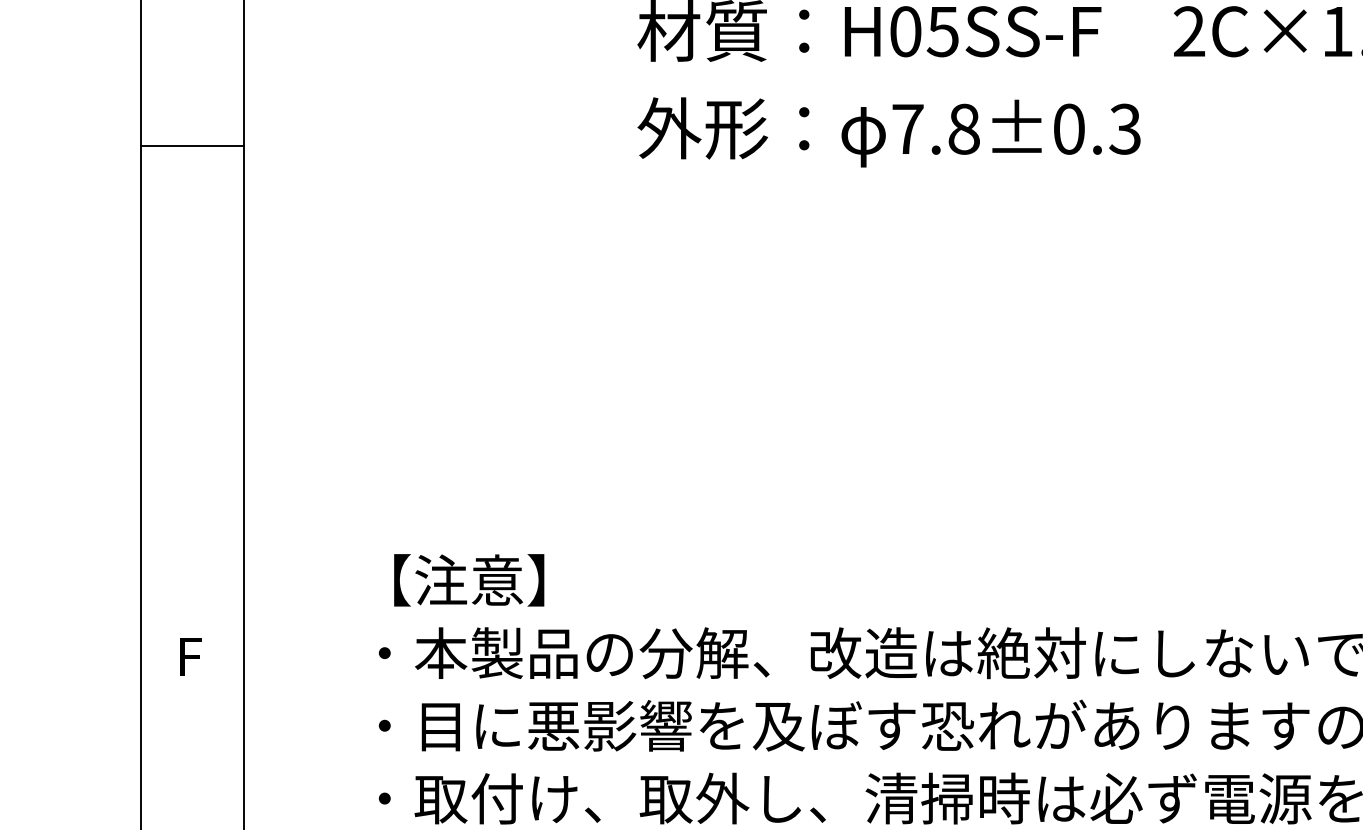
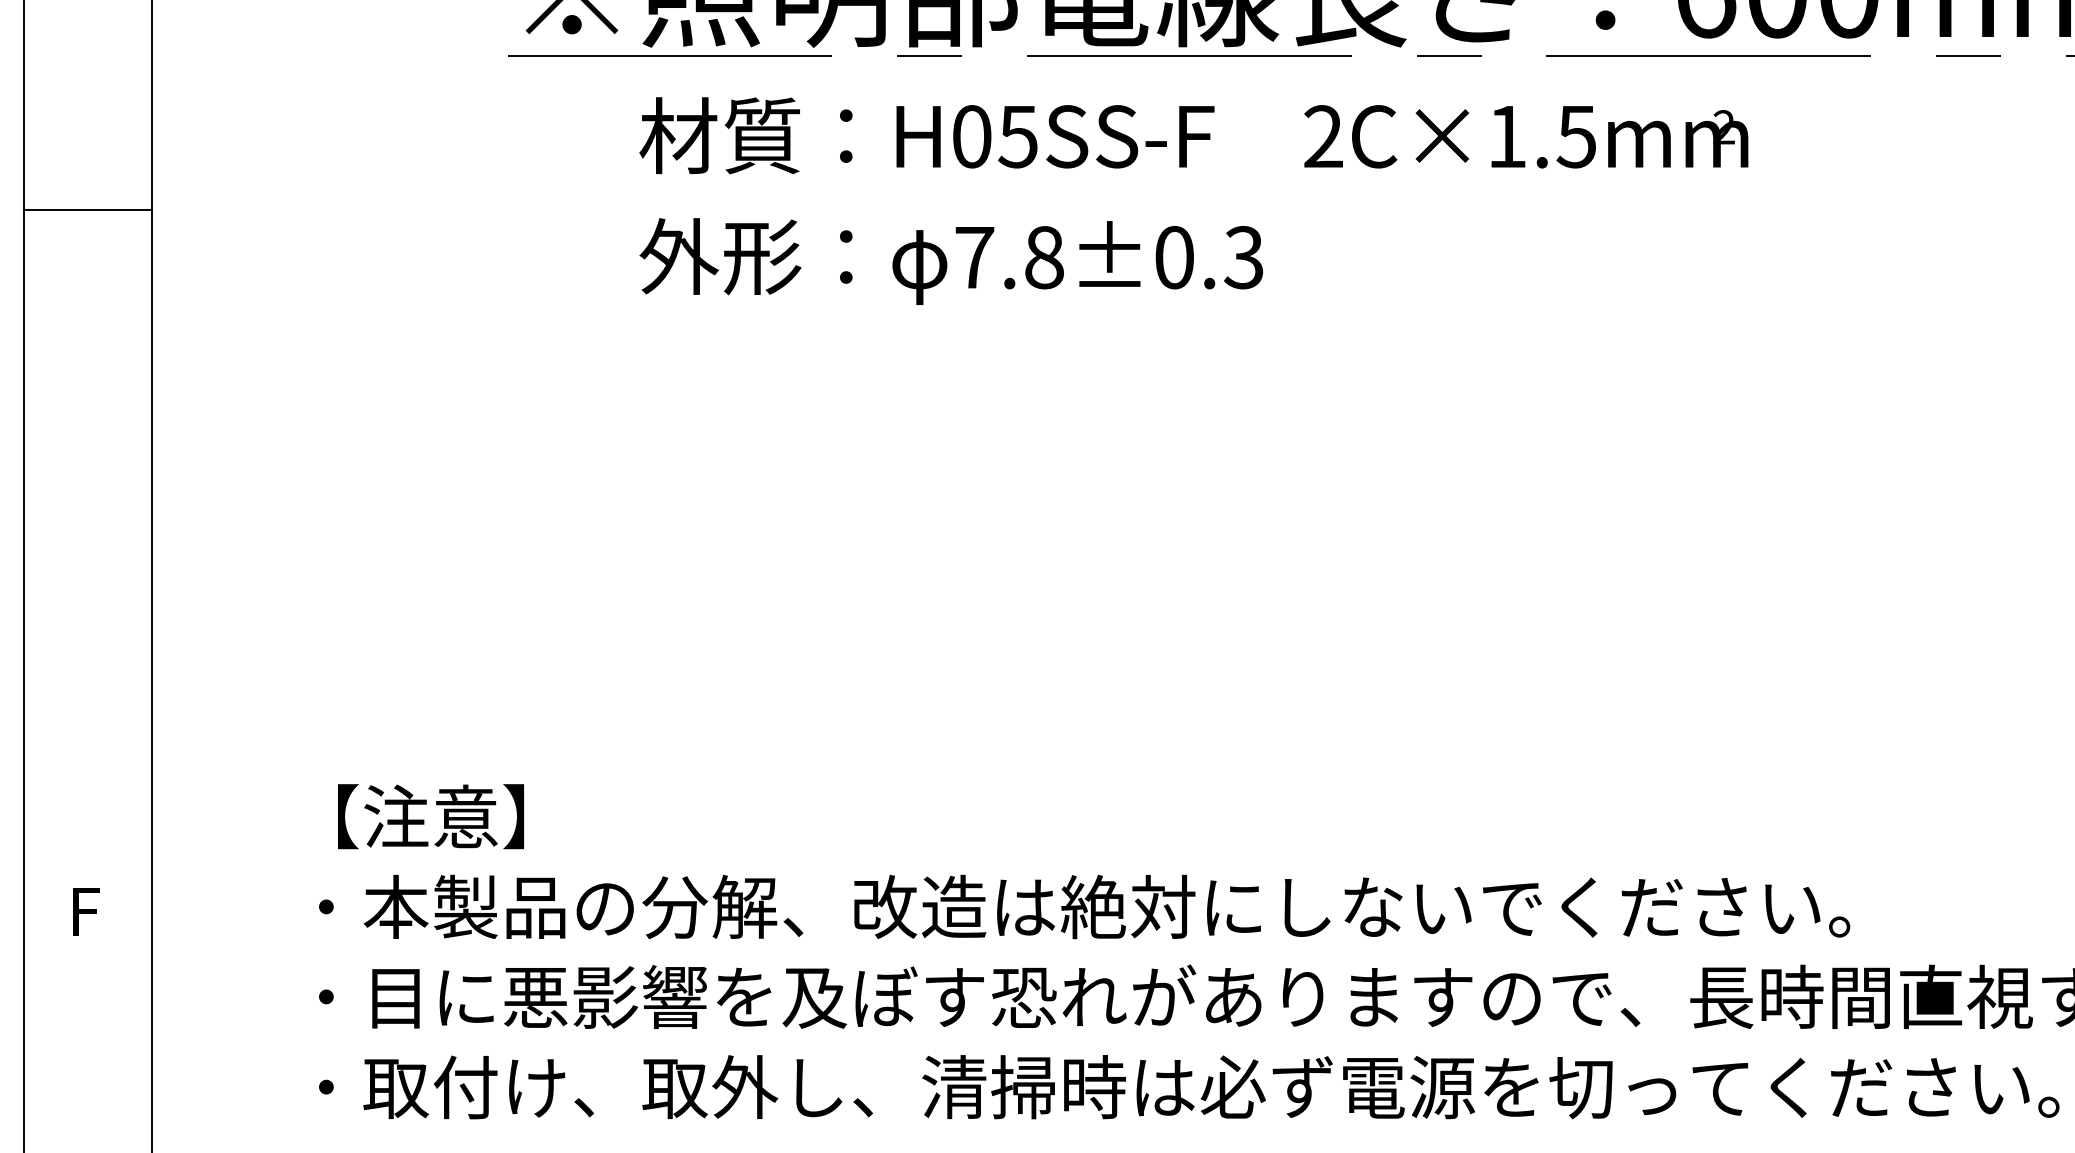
line: (192, 146) -> (87, 209), moved

